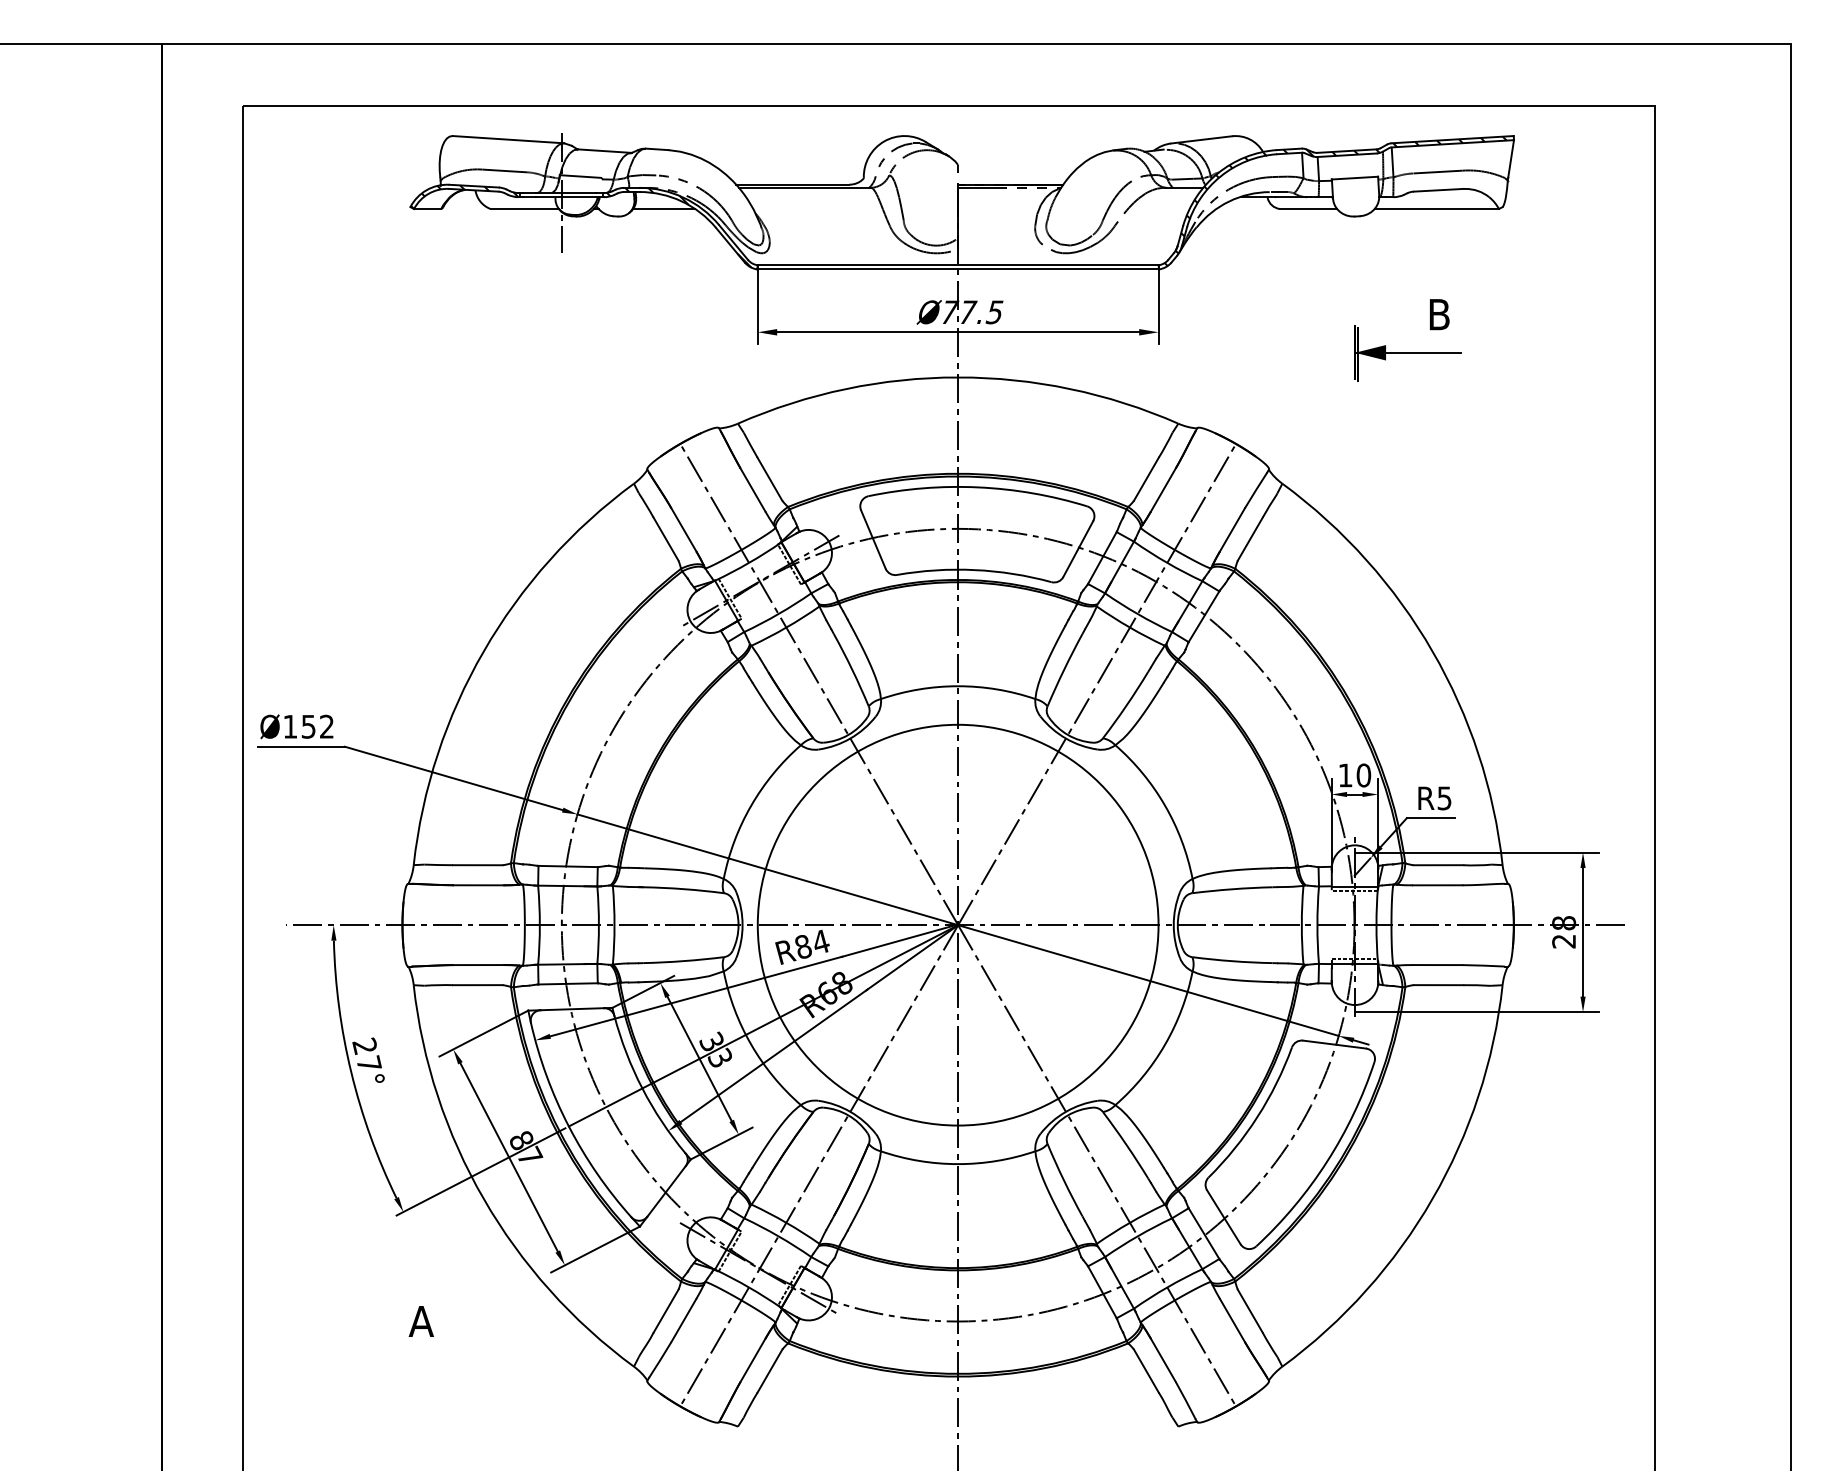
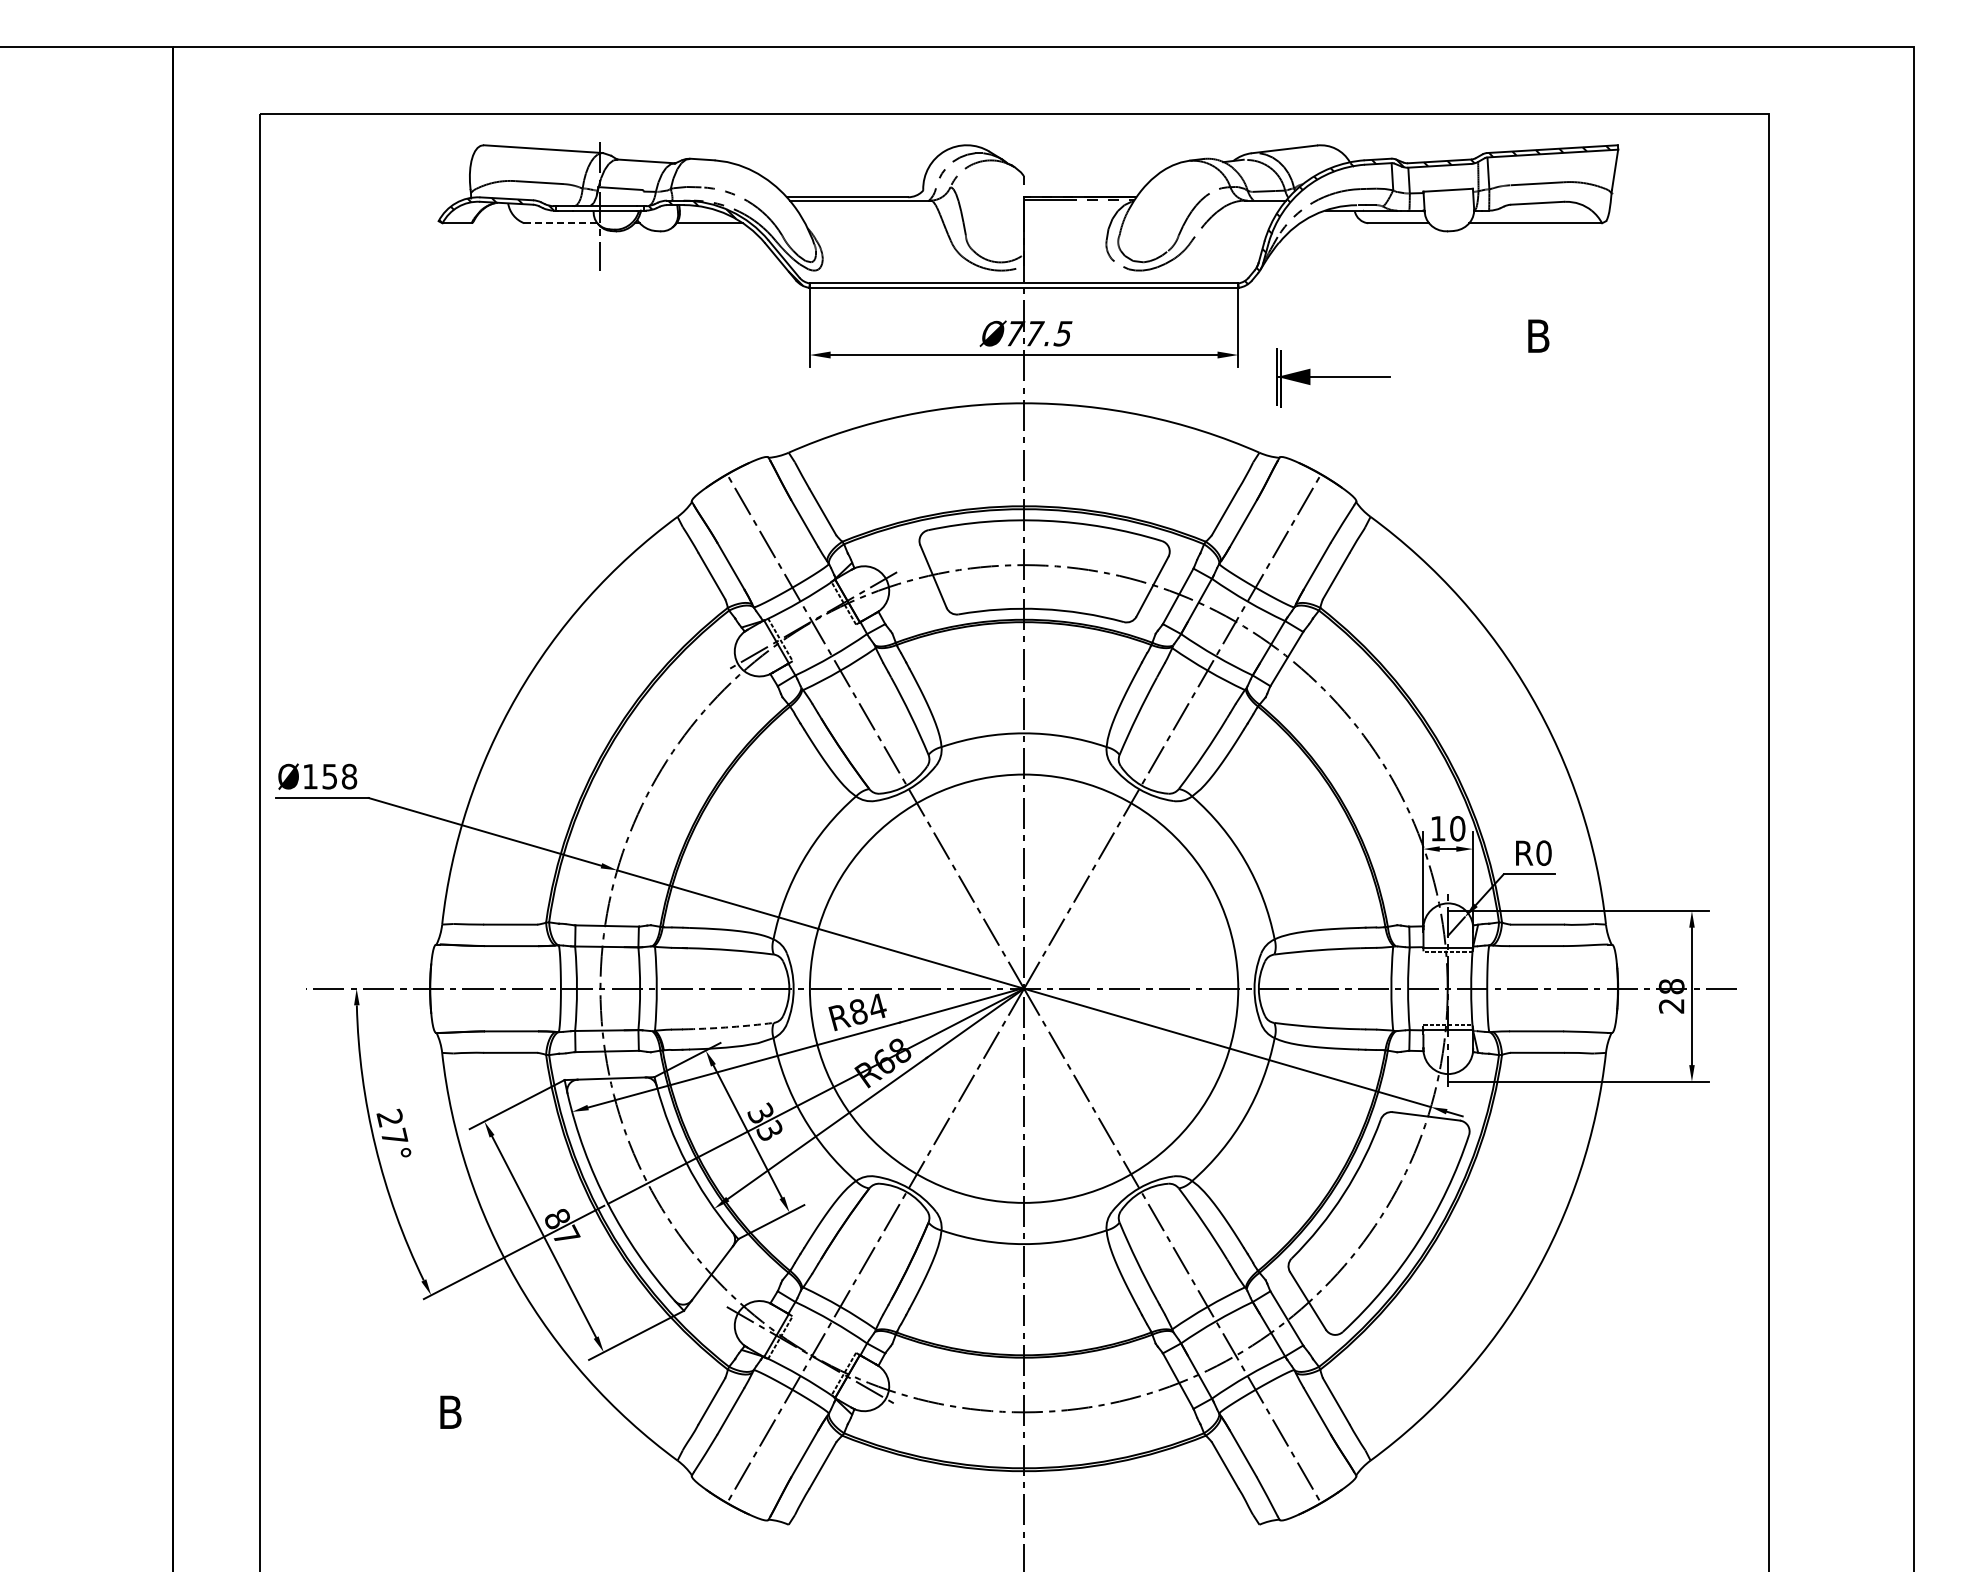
line: (524, 209) -> (560, 223), solid -> dashed
part: (1407, 353) -> (1333, 377), moved
text: (327, 726) -> (349, 776), Ø152 -> Ø158
text: (1444, 798) -> (1543, 853), R5 -> R0
arc: (684, 961) -> (731, 1027), solid -> dashed
text: (420, 1320) -> (449, 1411), A -> B

